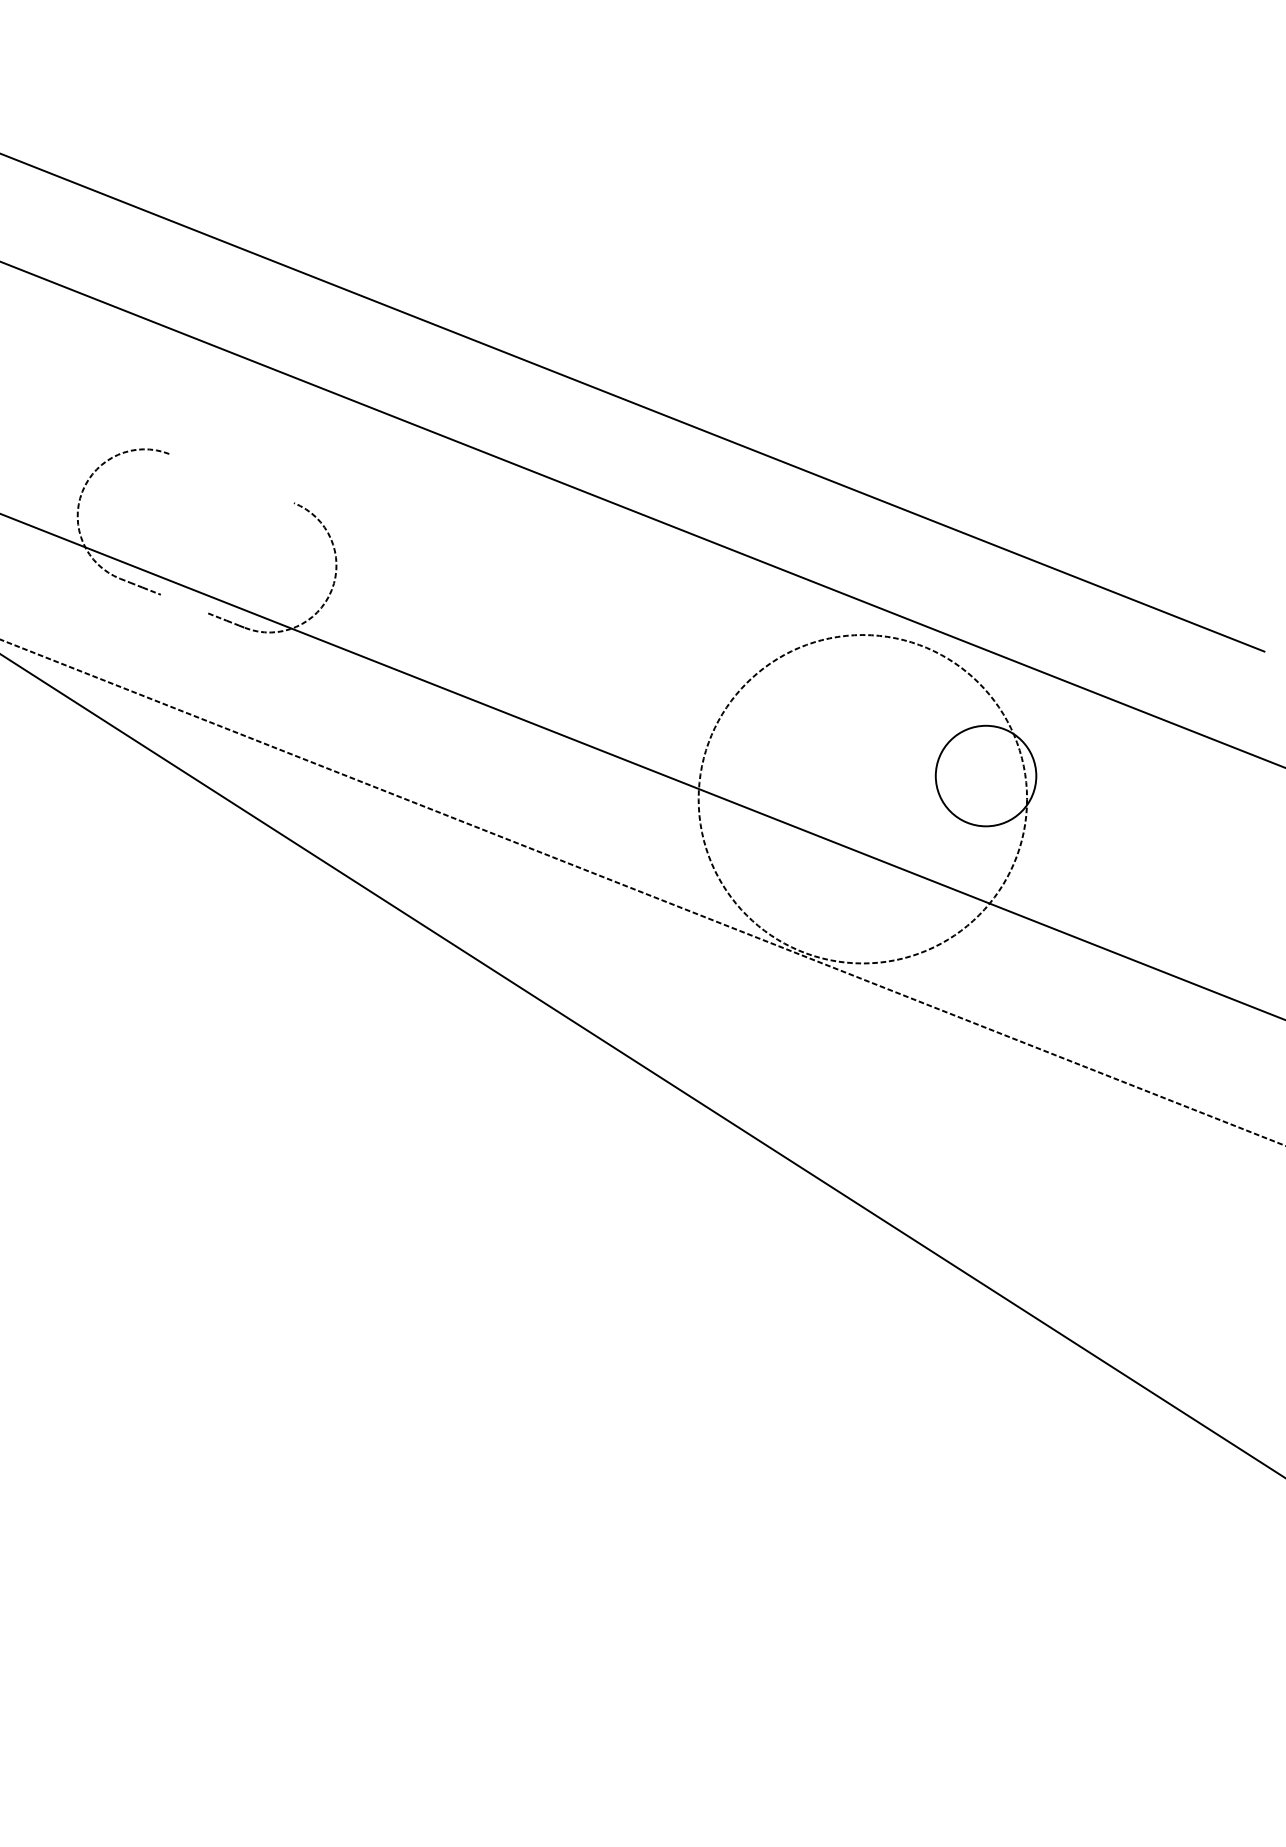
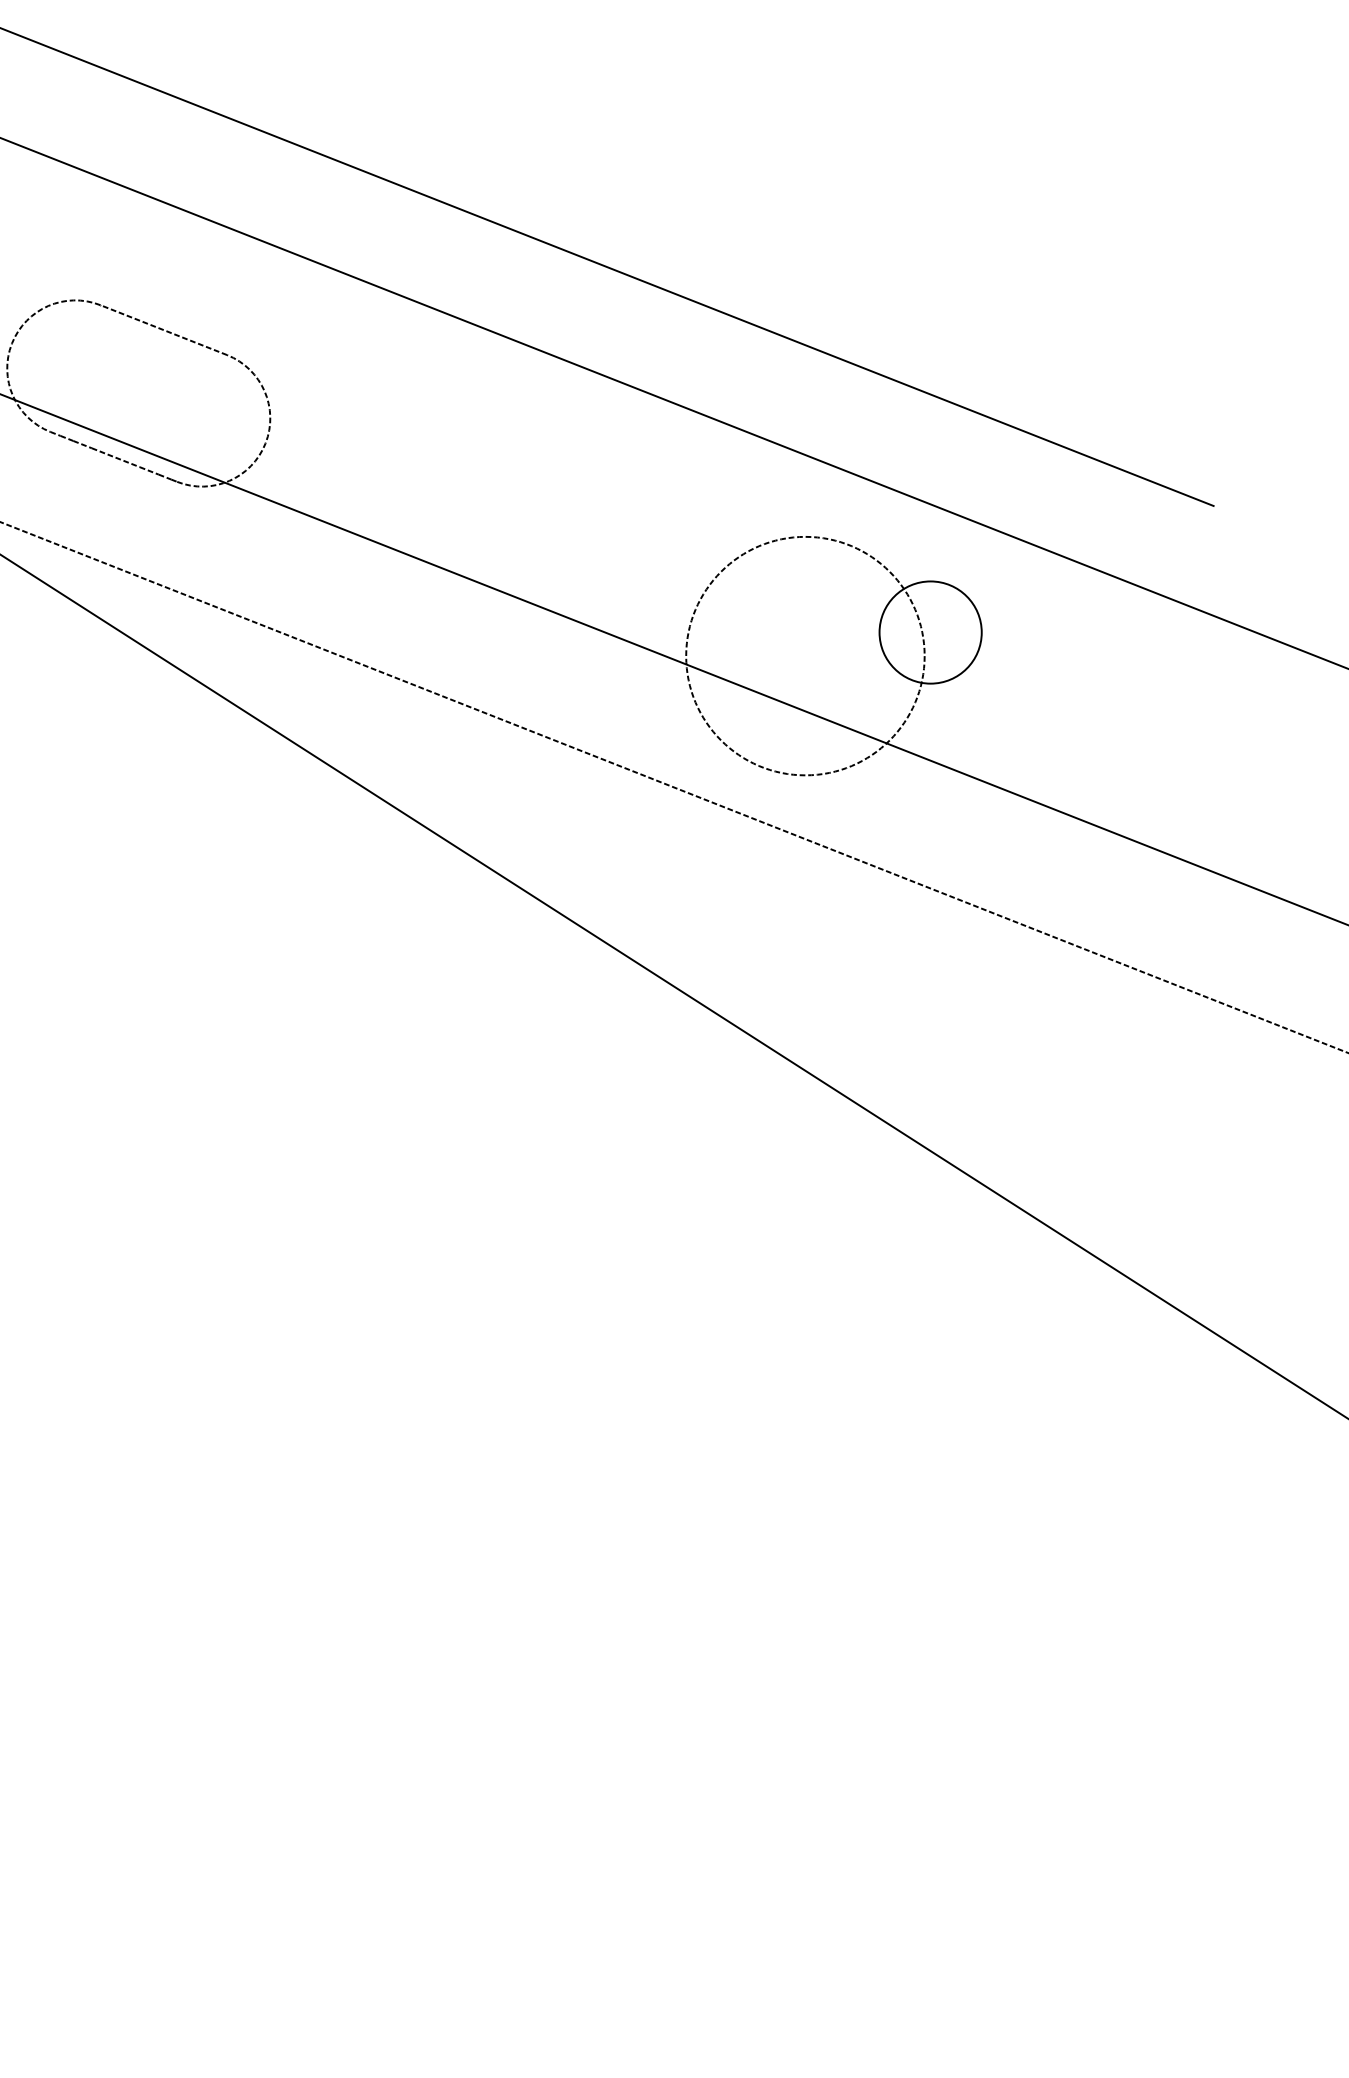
line: (231, 478) -> (163, 330), added
line: (184, 603) -> (115, 457), added
circle: (862, 798) -> (805, 655), size x0.71

